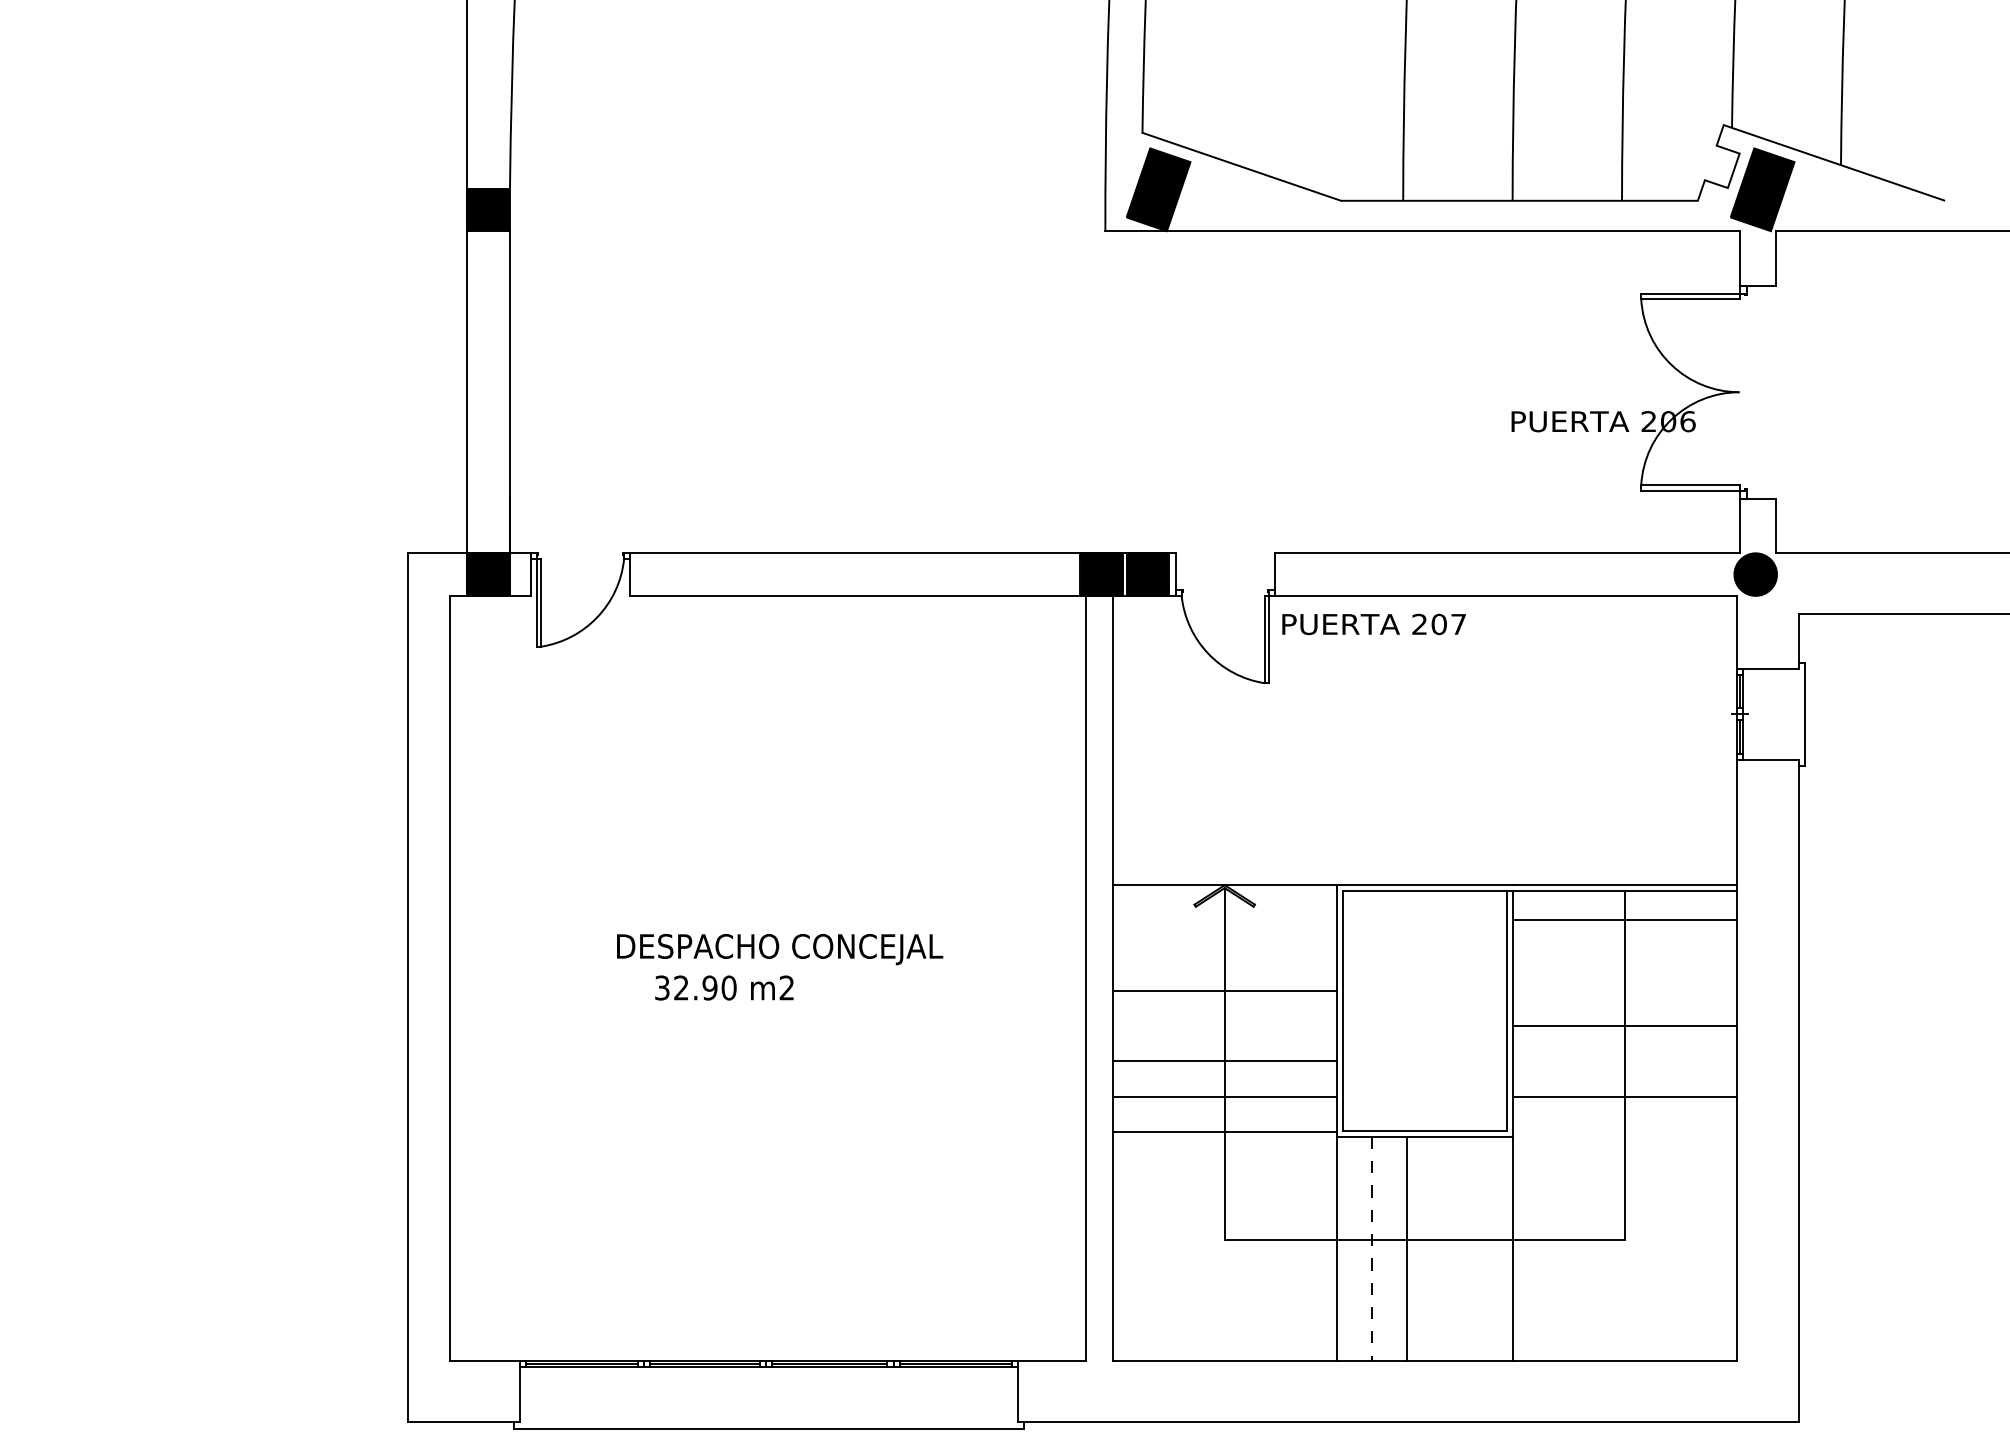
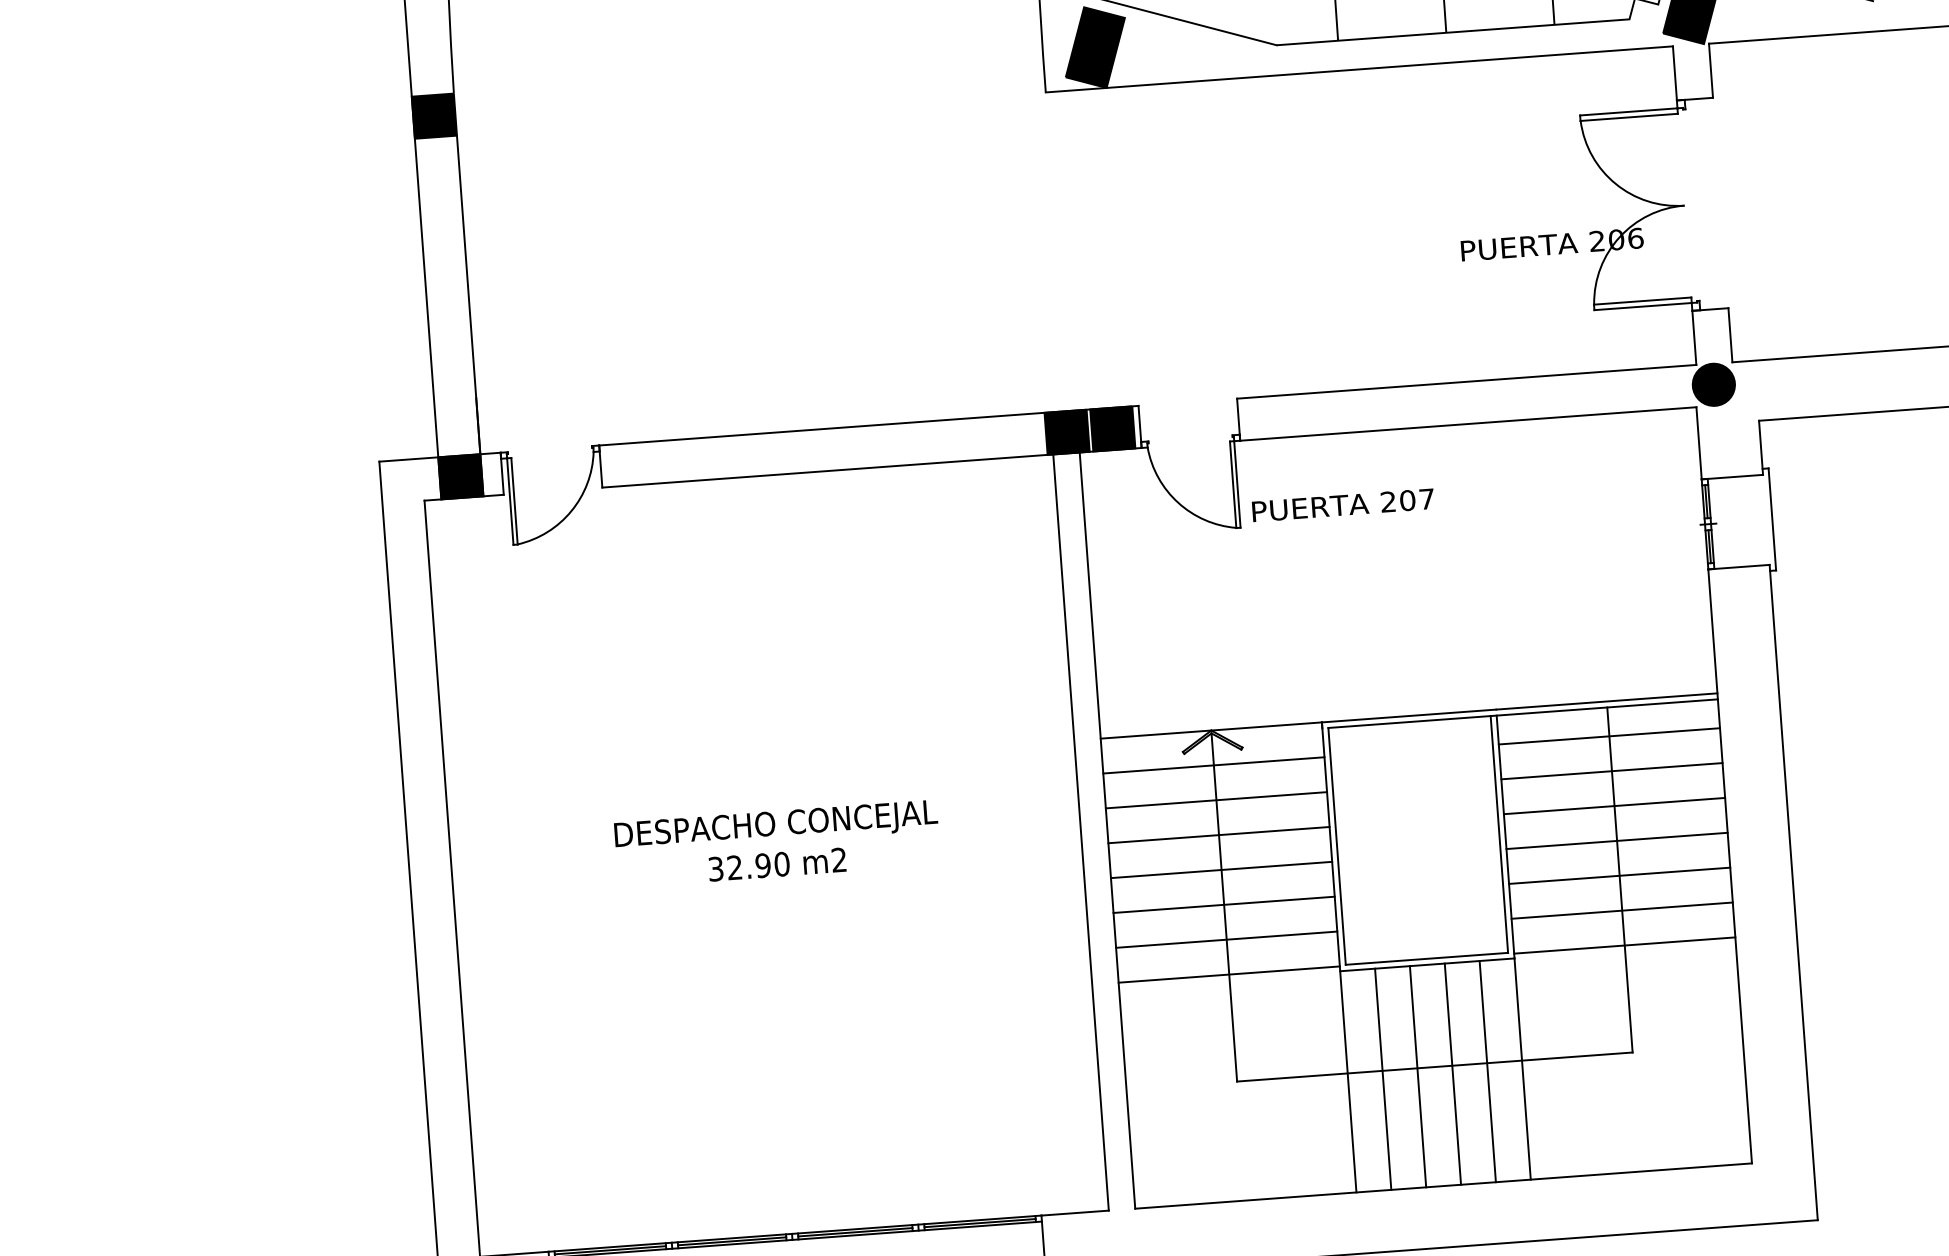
text: (1373, 624) -> (1342, 505), moved
line: (1224, 920) -> (1213, 765), added
line: (1224, 955) -> (1216, 800), added
line: (1624, 955) -> (1611, 771), added
text: (724, 987) -> (777, 864), moved
line: (1624, 990) -> (1614, 805), added
line: (1224, 1026) -> (1221, 870), added
line: (1624, 1061) -> (1619, 875), added
line: (1624, 1131) -> (1624, 945), added
line: (1371, 1248) -> (1382, 1079), dashed -> solid
line: (1442, 1248) -> (1453, 1074), added
line: (1477, 1248) -> (1487, 1071), added

